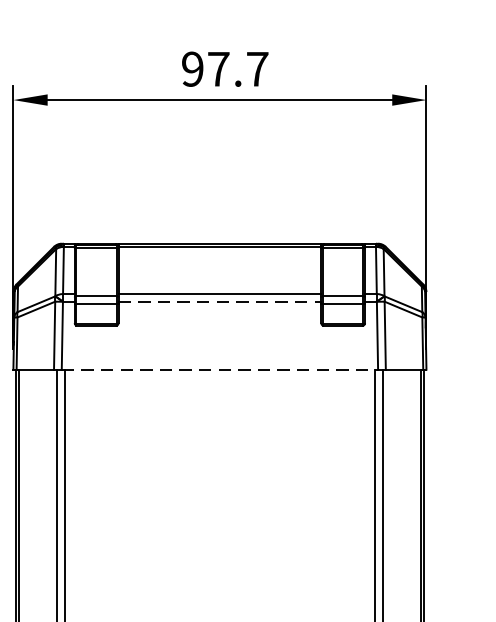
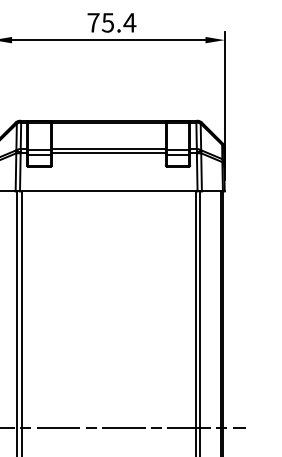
text: (224, 68) -> (111, 22), 97.7 -> 75.4
line: (219, 302) -> (108, 153), dashed -> solid
line: (219, 369) -> (108, 191), dashed -> solid

